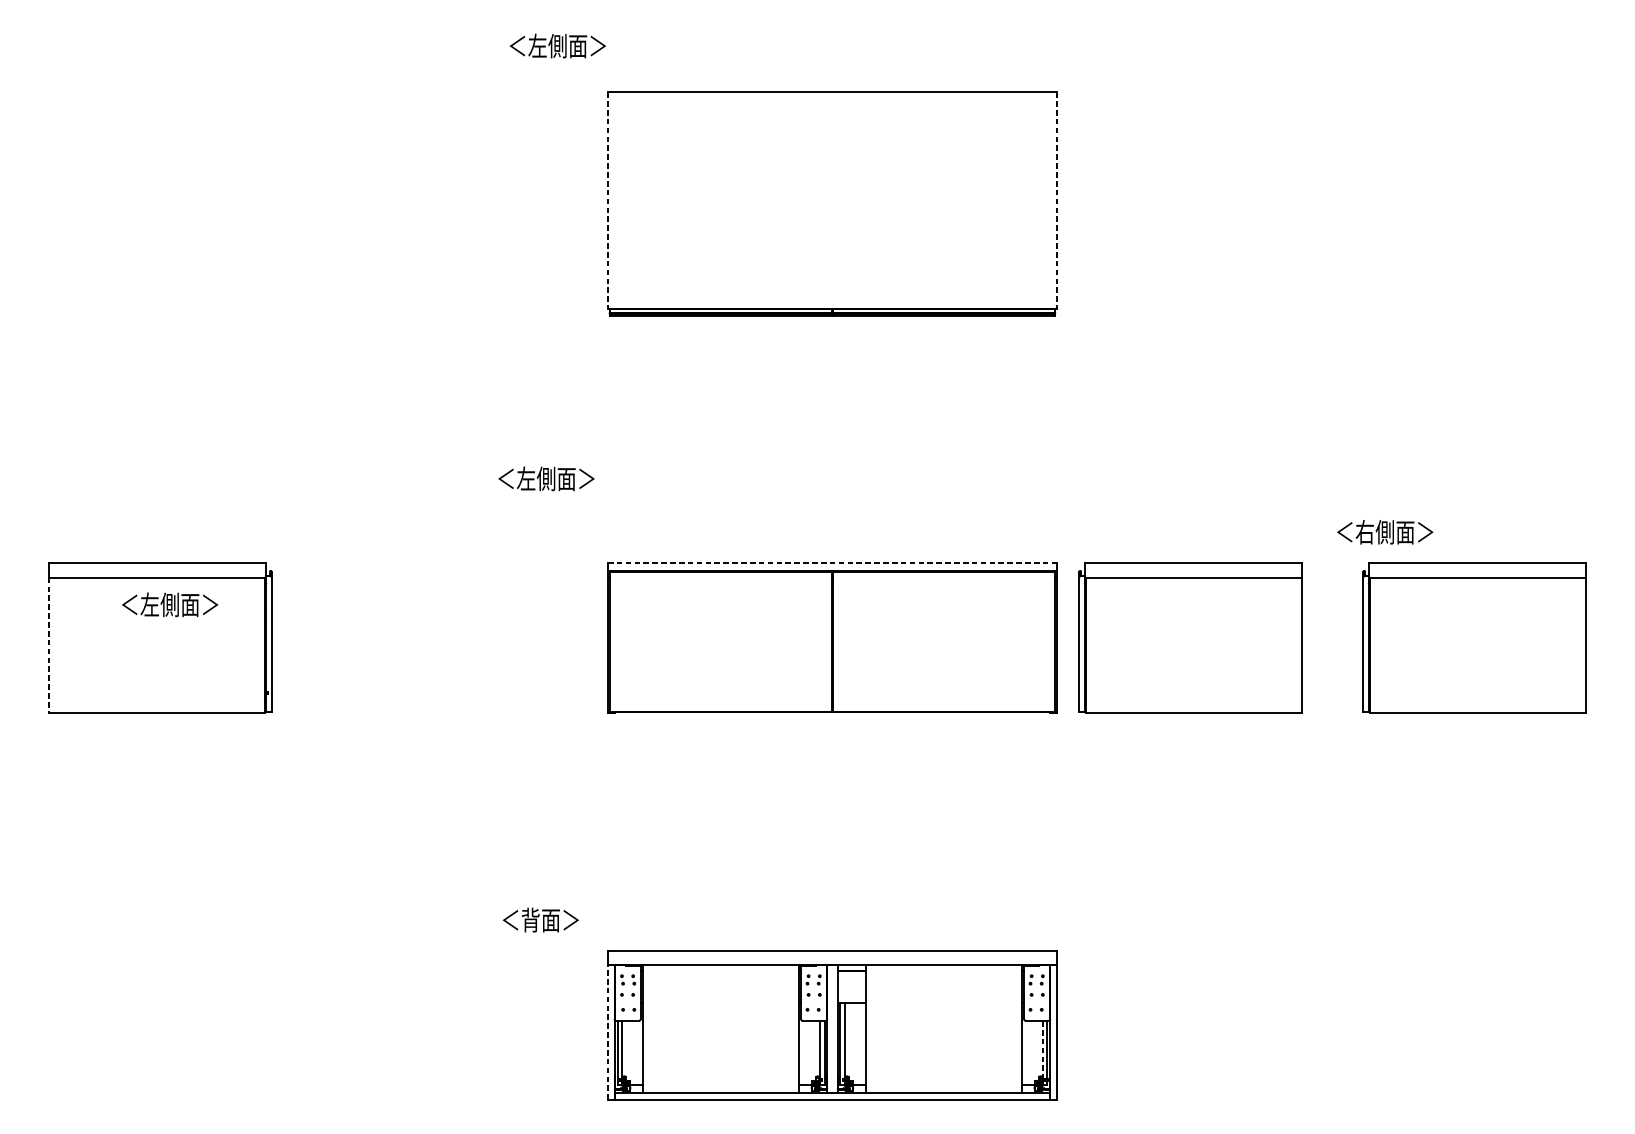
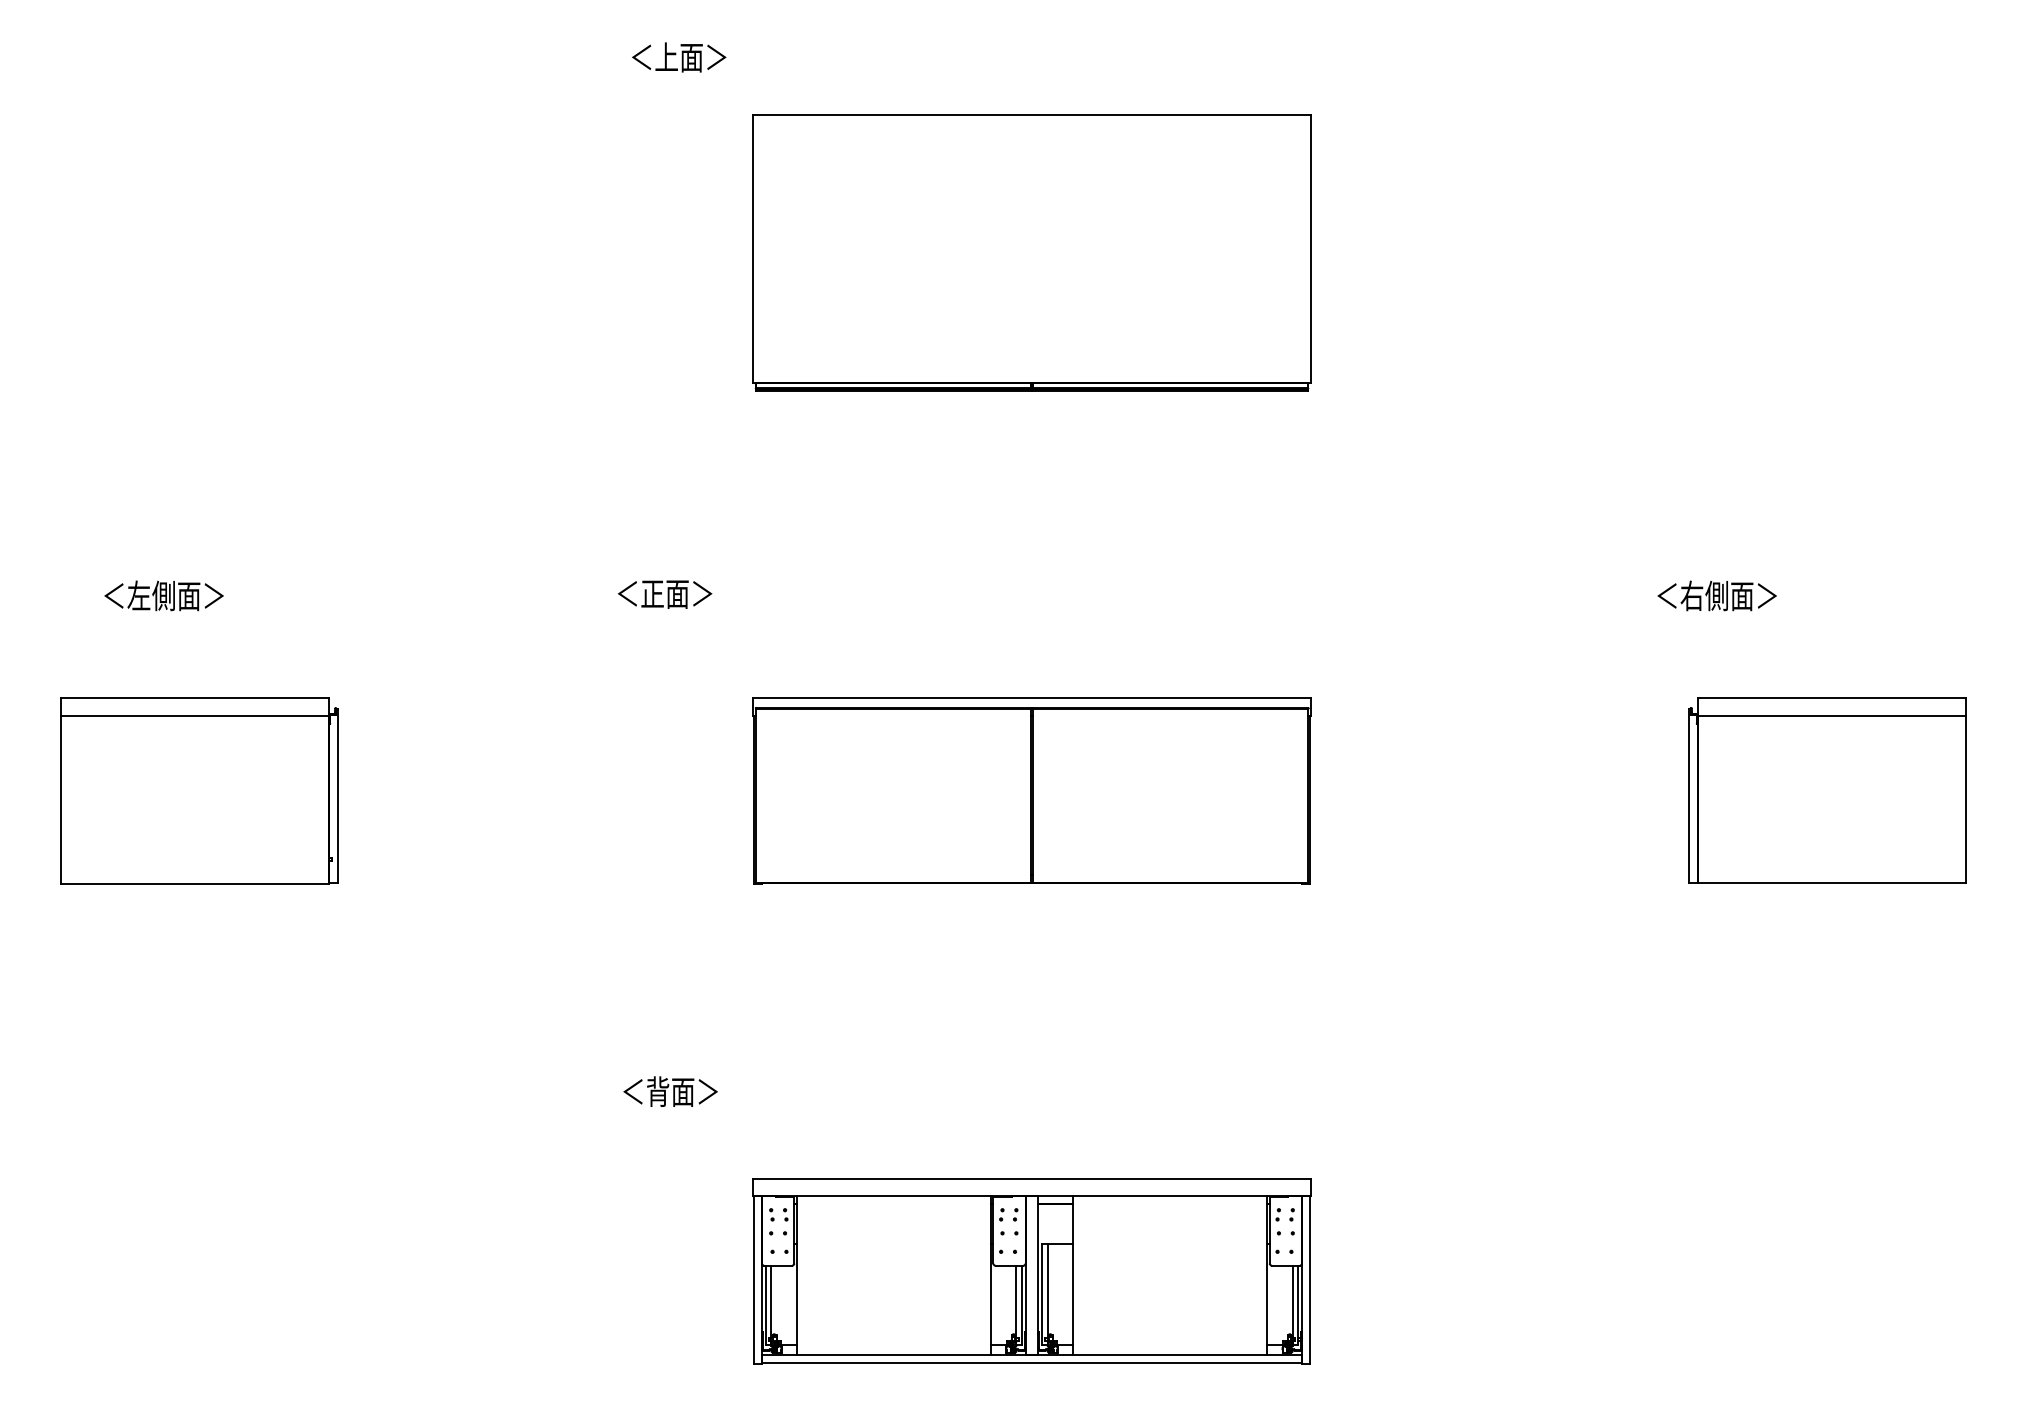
text: (567, 46) -> (703, 57), ＜左側面＞ -> ＜上面＞
line: (607, 201) -> (753, 249), dashed -> solid
line: (1057, 201) -> (1310, 249), dashed -> solid
text: (556, 478) -> (689, 593), ＜左側面＞ -> ＜正面＞
text: (1384, 531) -> (1716, 595), moved
line: (832, 563) -> (1032, 698), dashed -> solid
text: (169, 604) -> (163, 595), moved
part: (1190, 637) -> (1475, 790), removed
line: (48, 644) -> (60, 799), dashed -> solid
text: (540, 919) -> (670, 1091), moved
line: (607, 1032) -> (753, 1279), dashed -> solid
line: (1042, 1050) -> (1292, 1302), dashed -> solid

